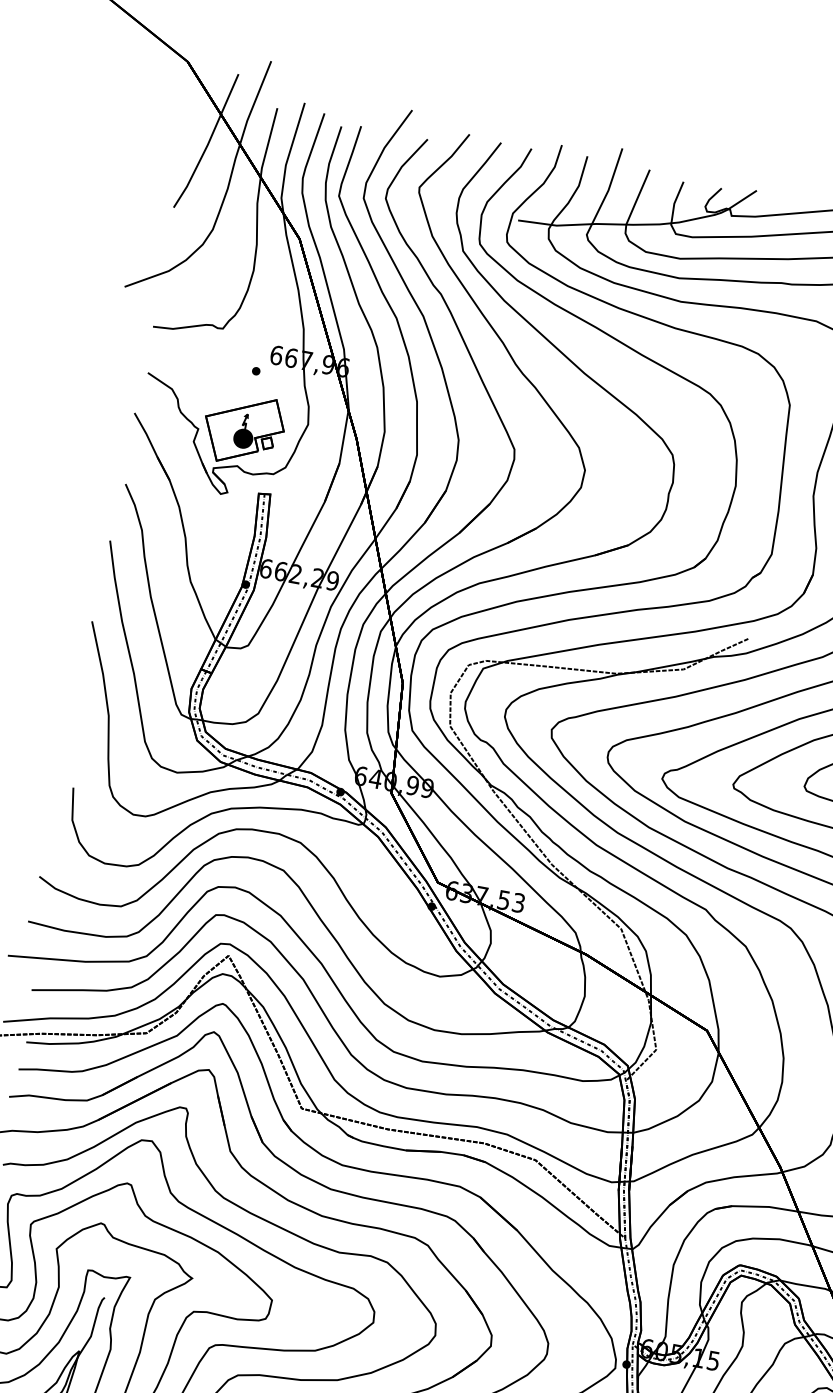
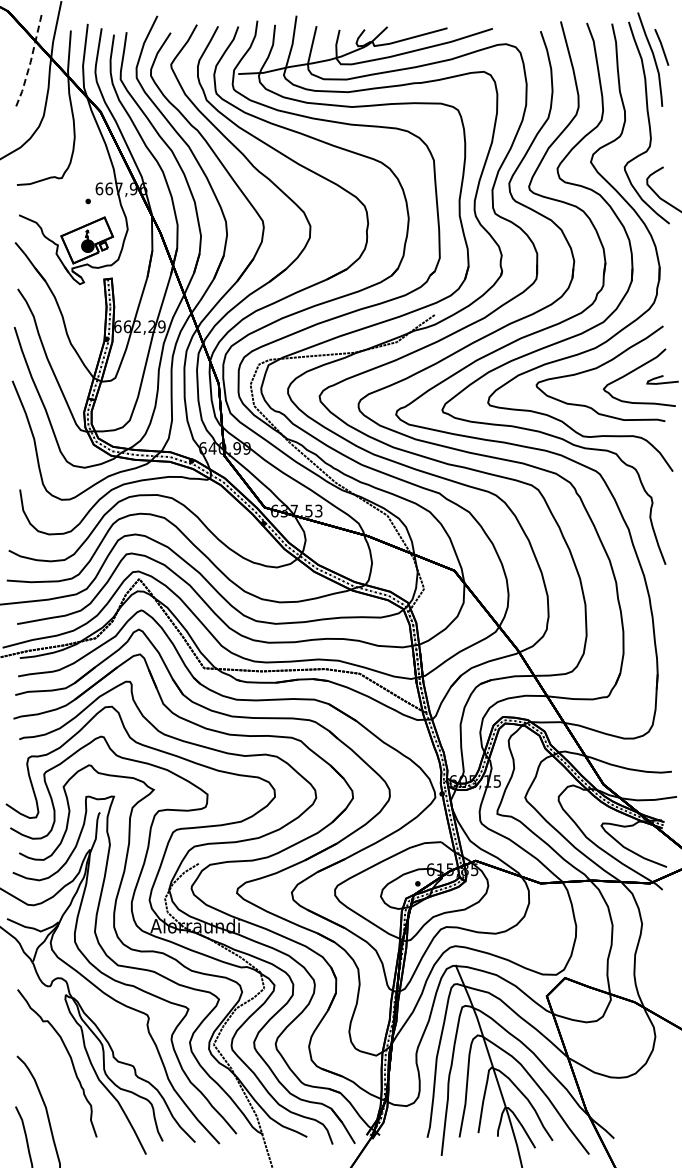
line: (207, 143) -> (30, 61), solid -> dashed

